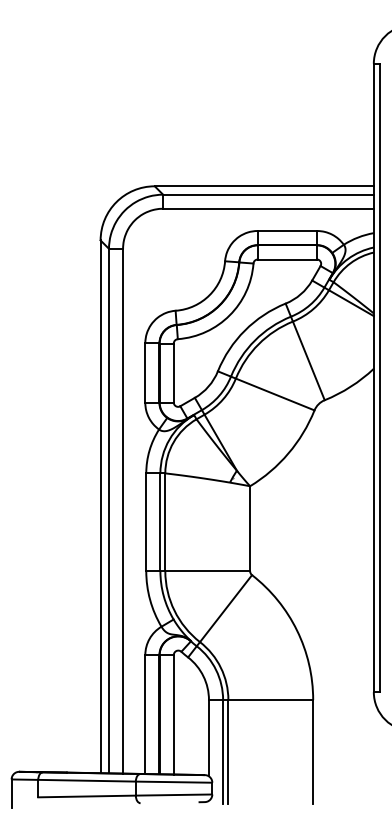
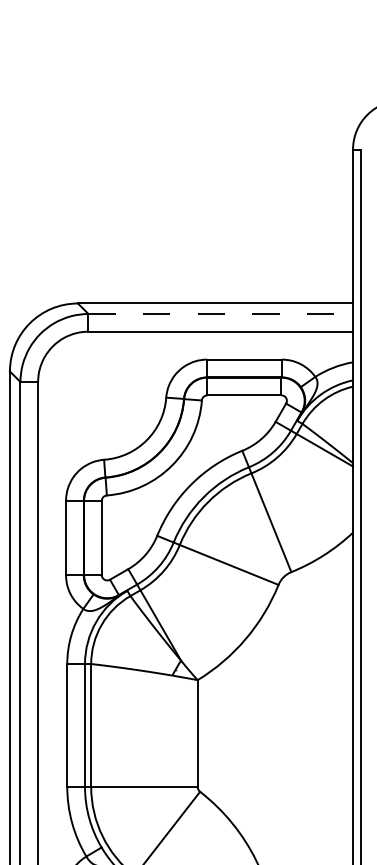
line: (268, 194) -> (220, 313), solid -> dashed

